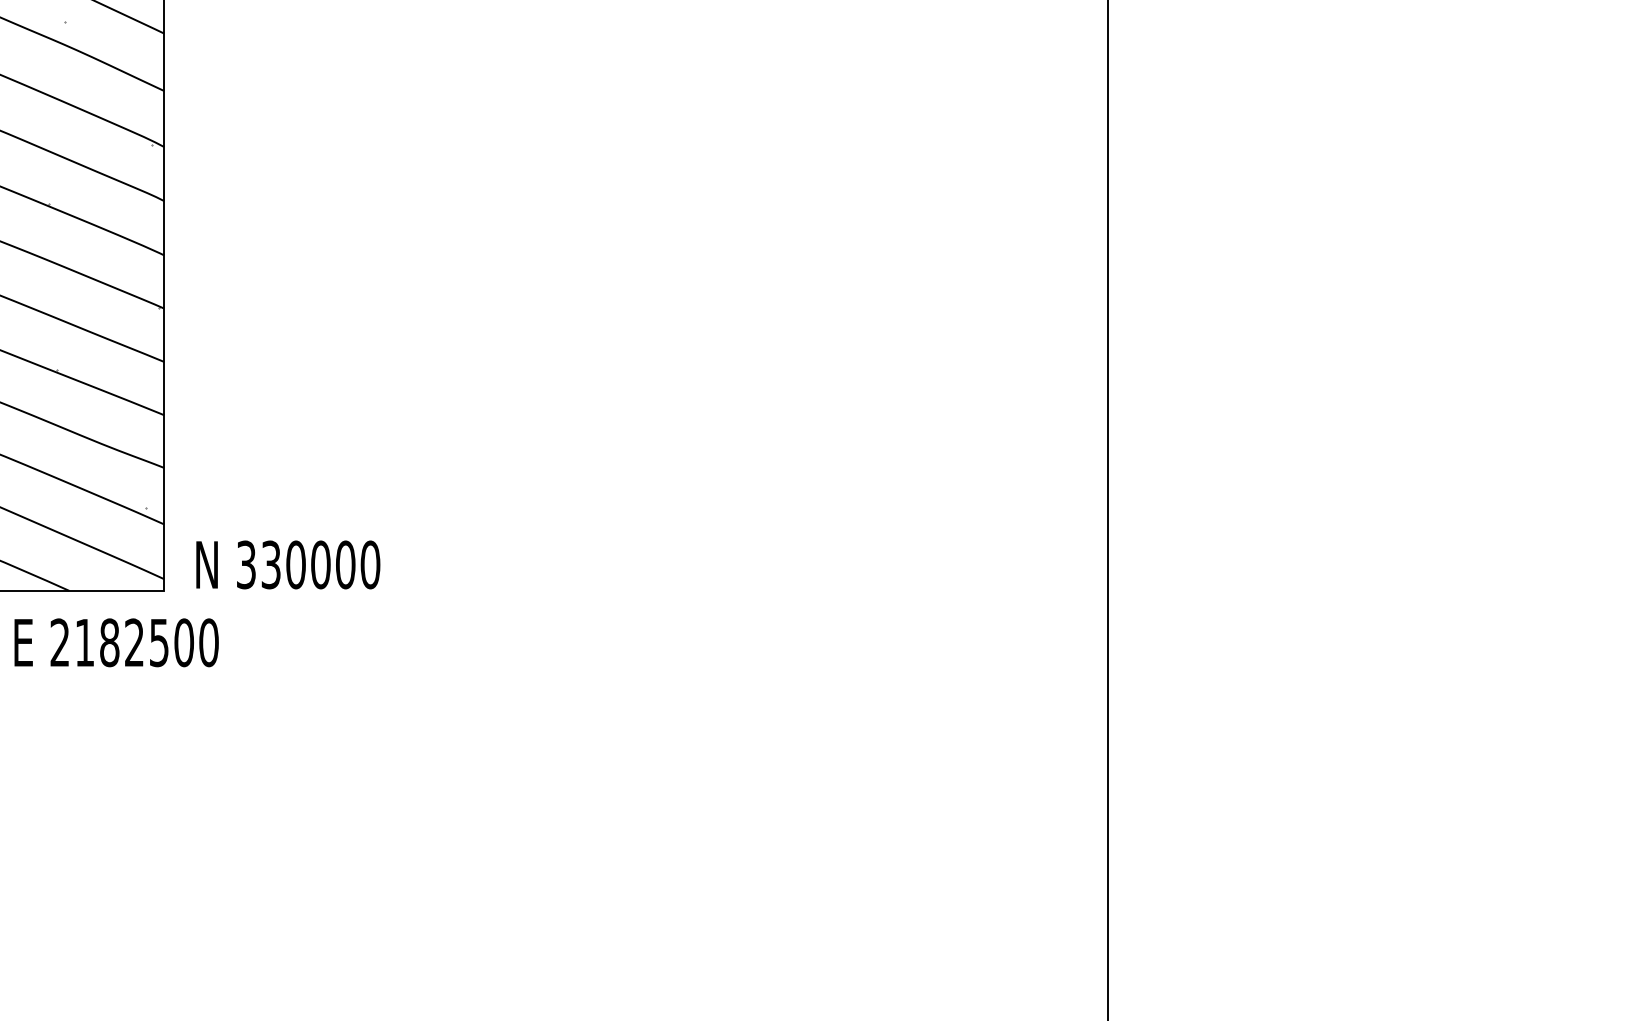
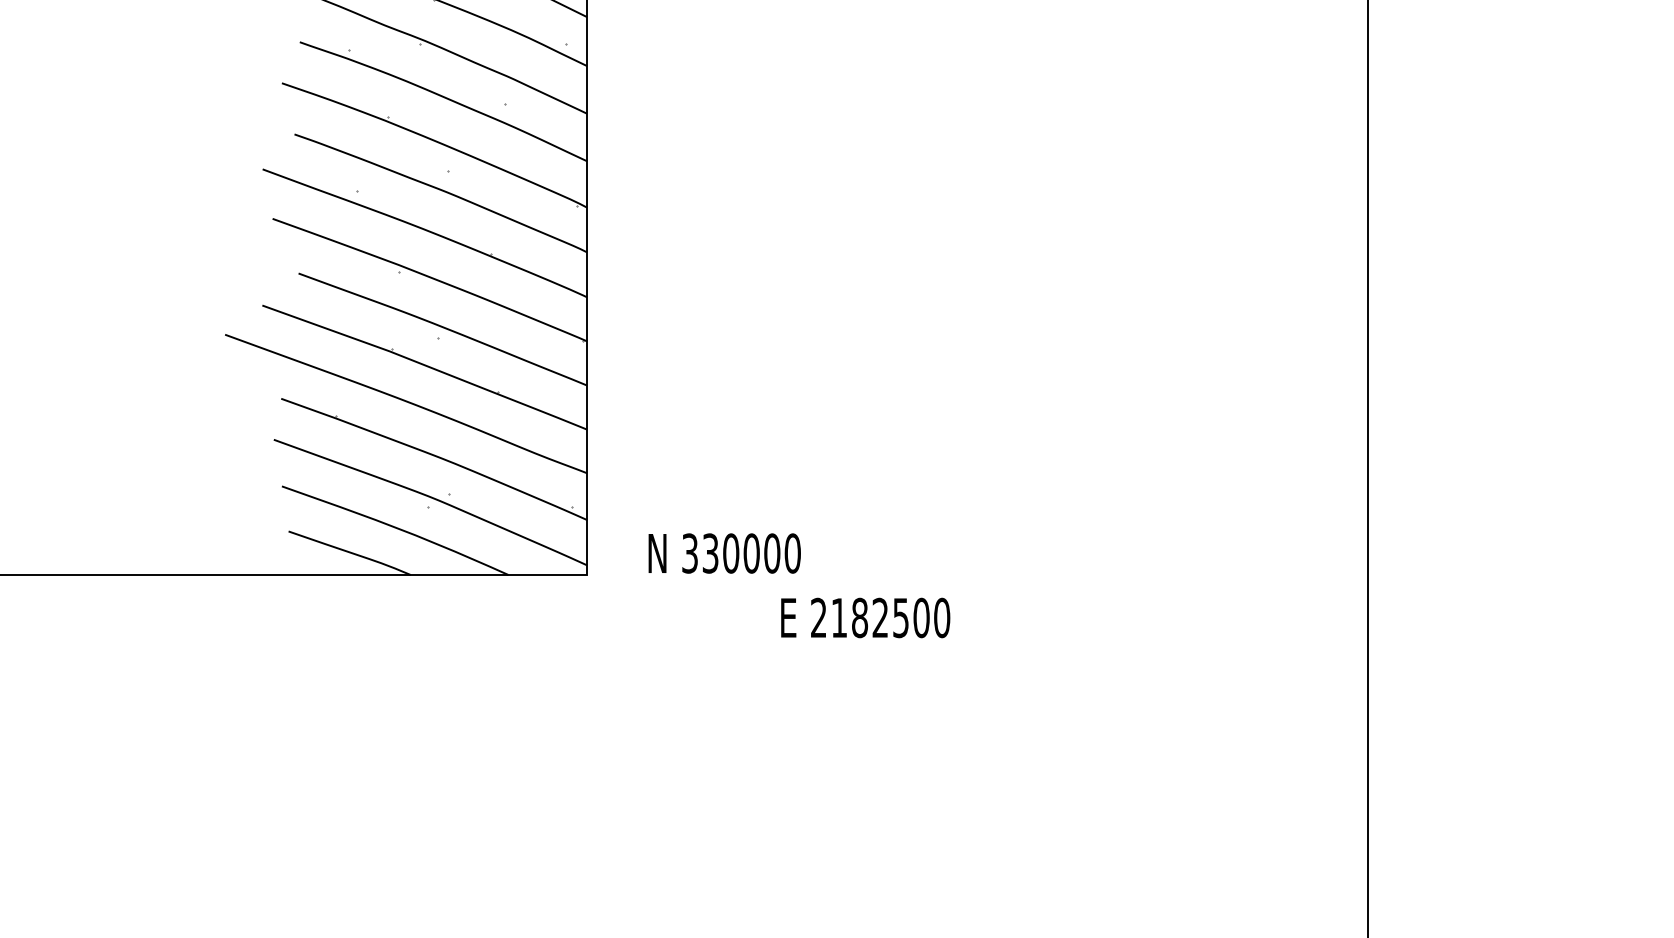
text: (287, 564) -> (724, 553), moved
text: (116, 642) -> (865, 617), moved

